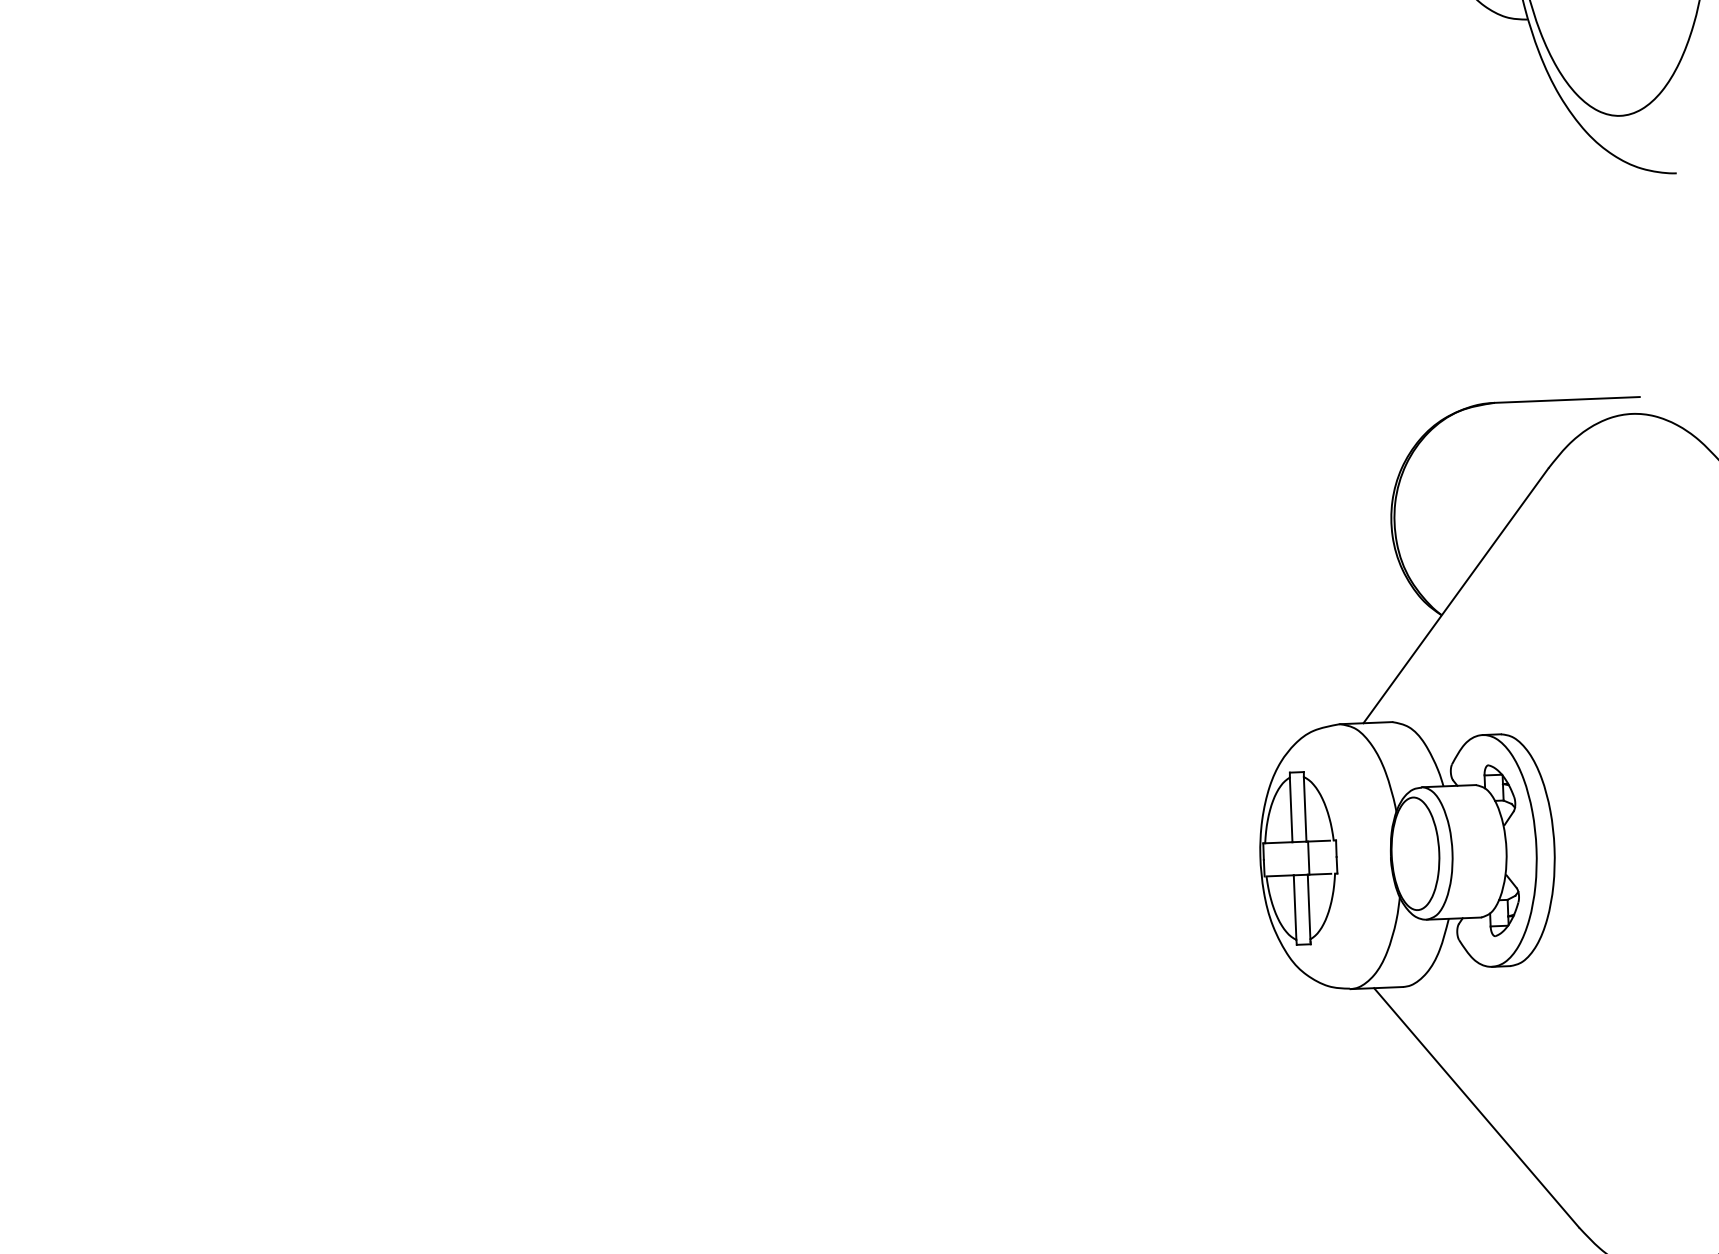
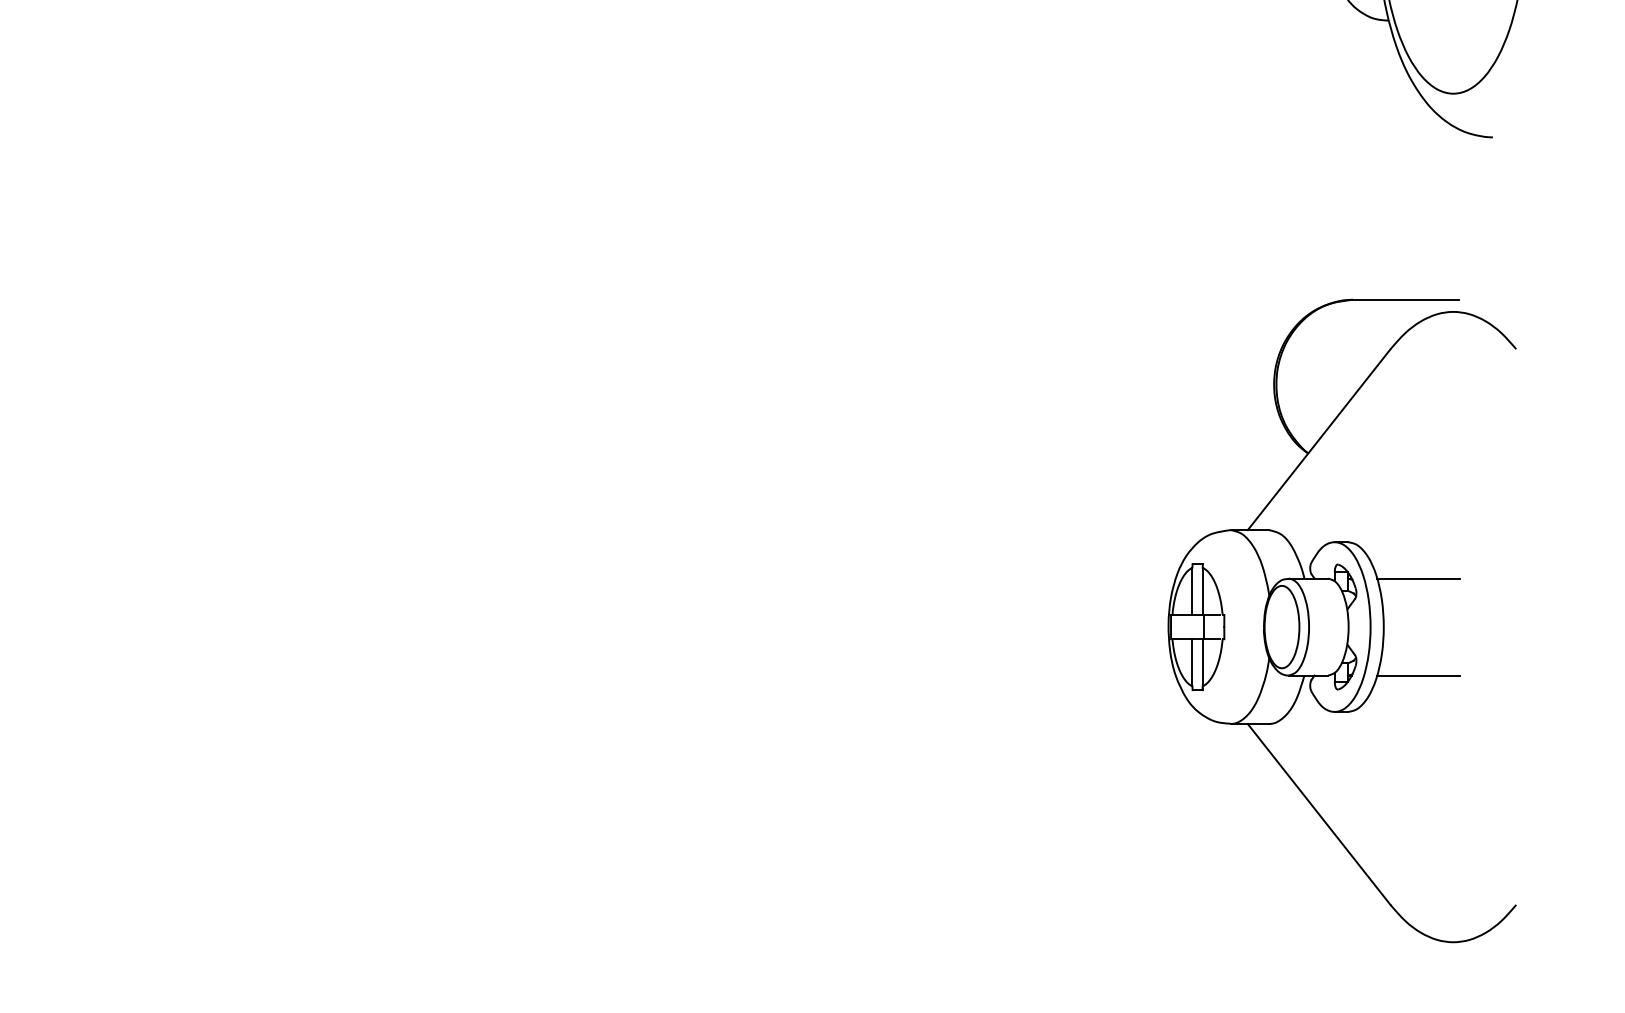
line: (1599, 779) -> (1418, 578), added
line: (1604, 912) -> (1418, 675), added

